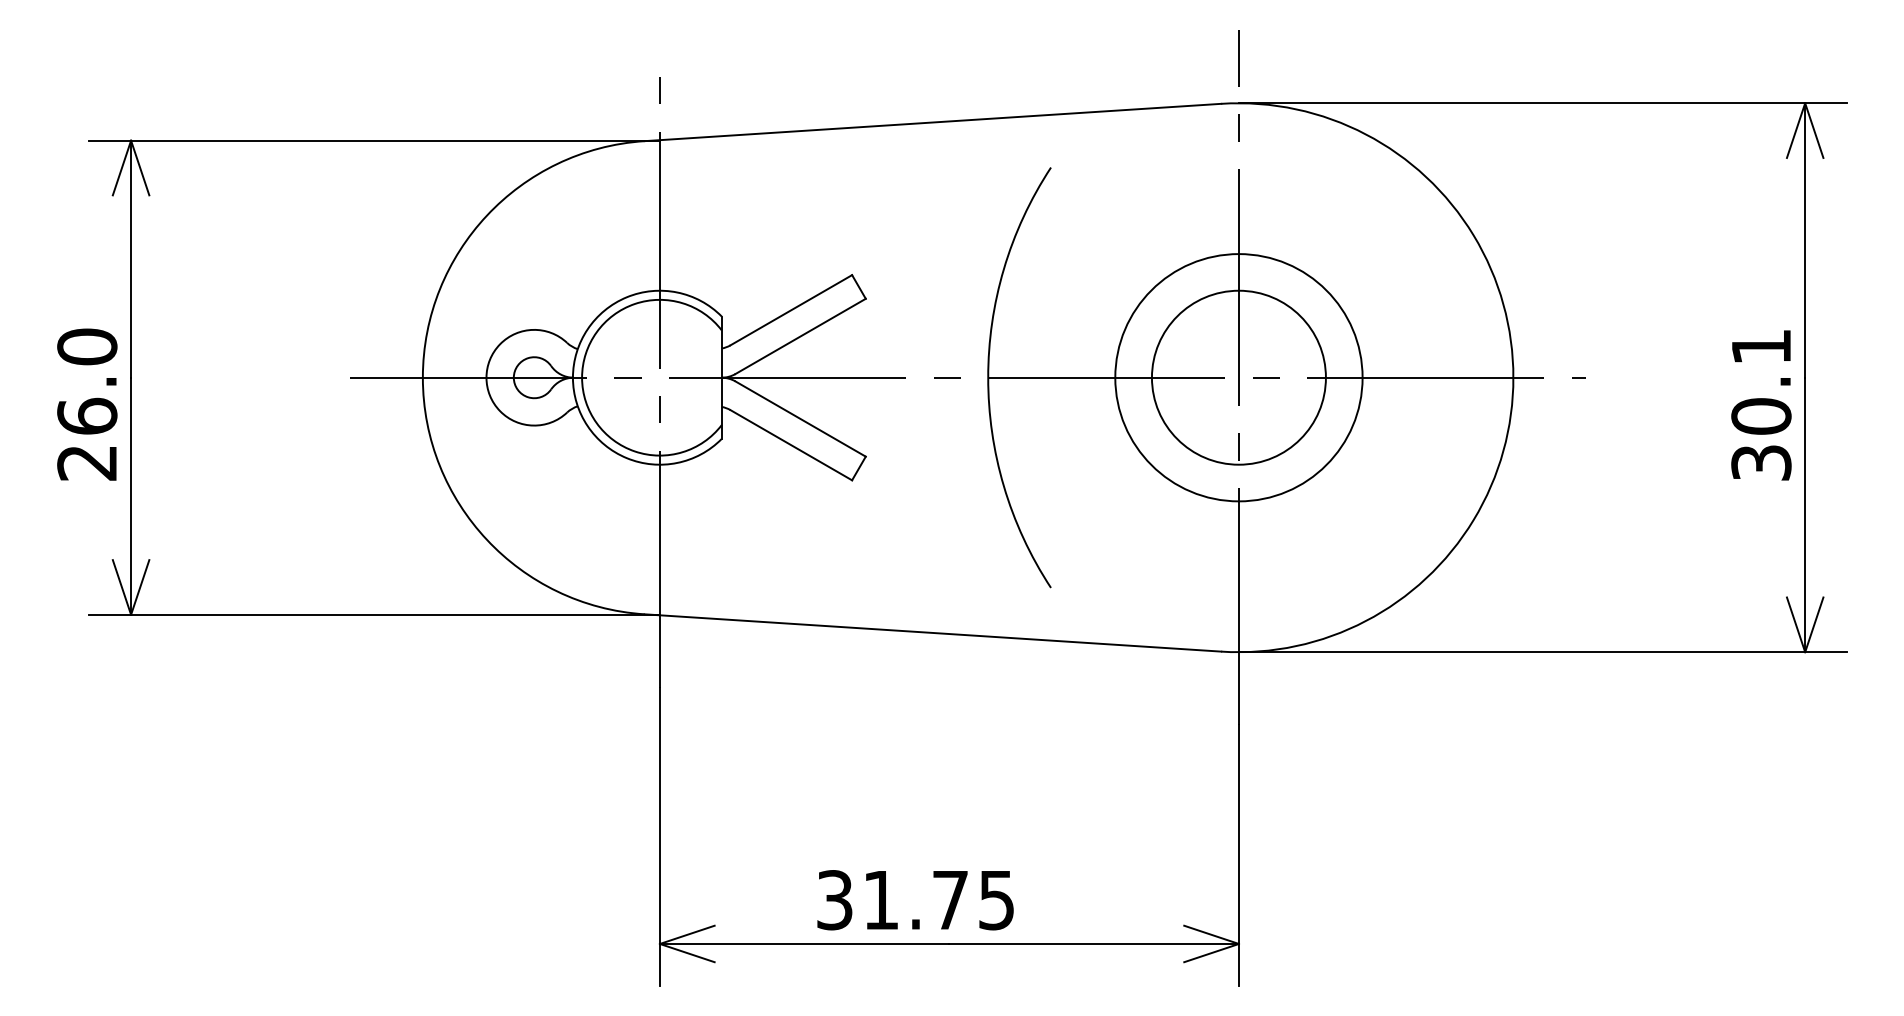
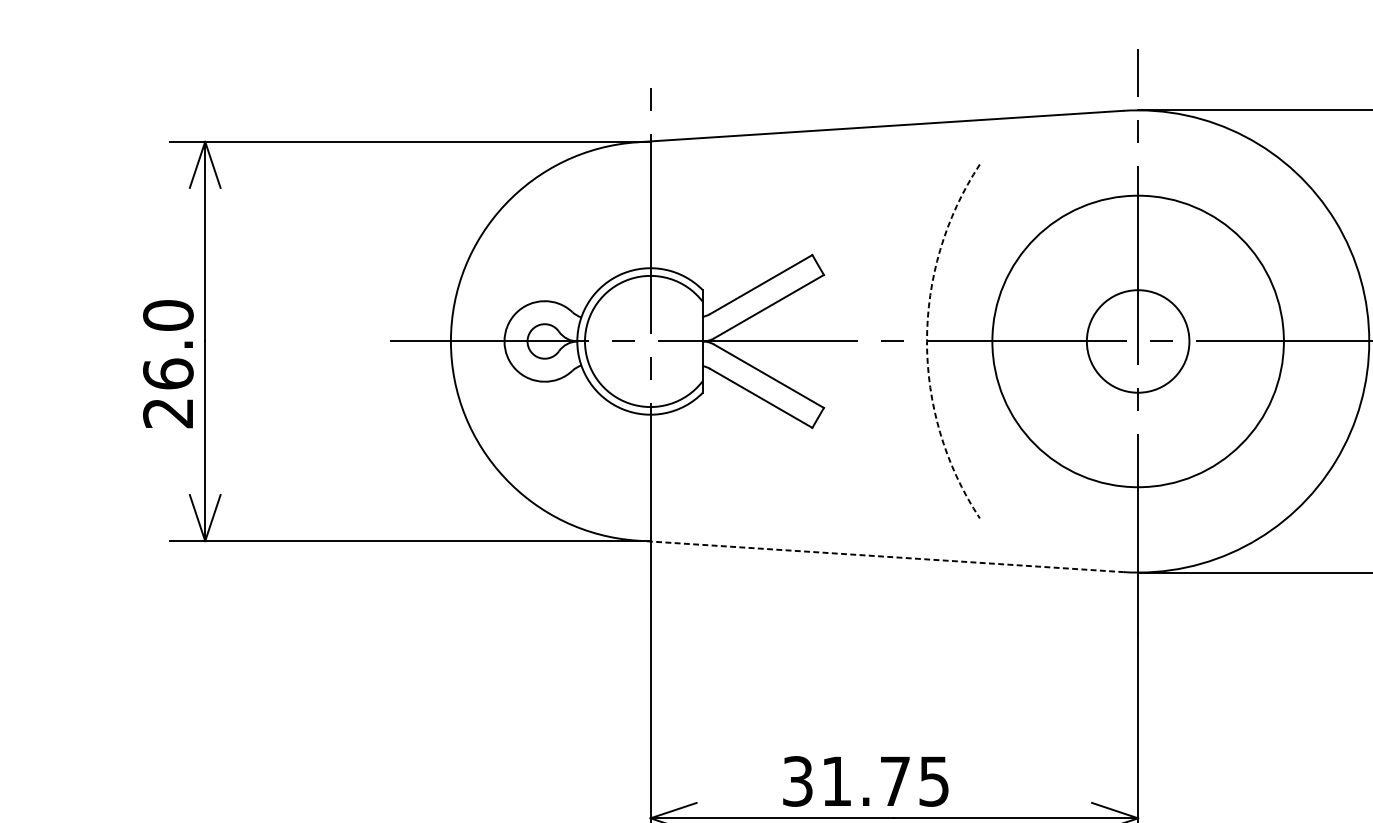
arc: (988, 377) -> (927, 341), solid -> dashed
circle: (1238, 377) -> (1137, 341), size x0.7
circle: (1238, 377) -> (1137, 341), size x1.4
line: (932, 632) -> (880, 556), solid -> dashed

